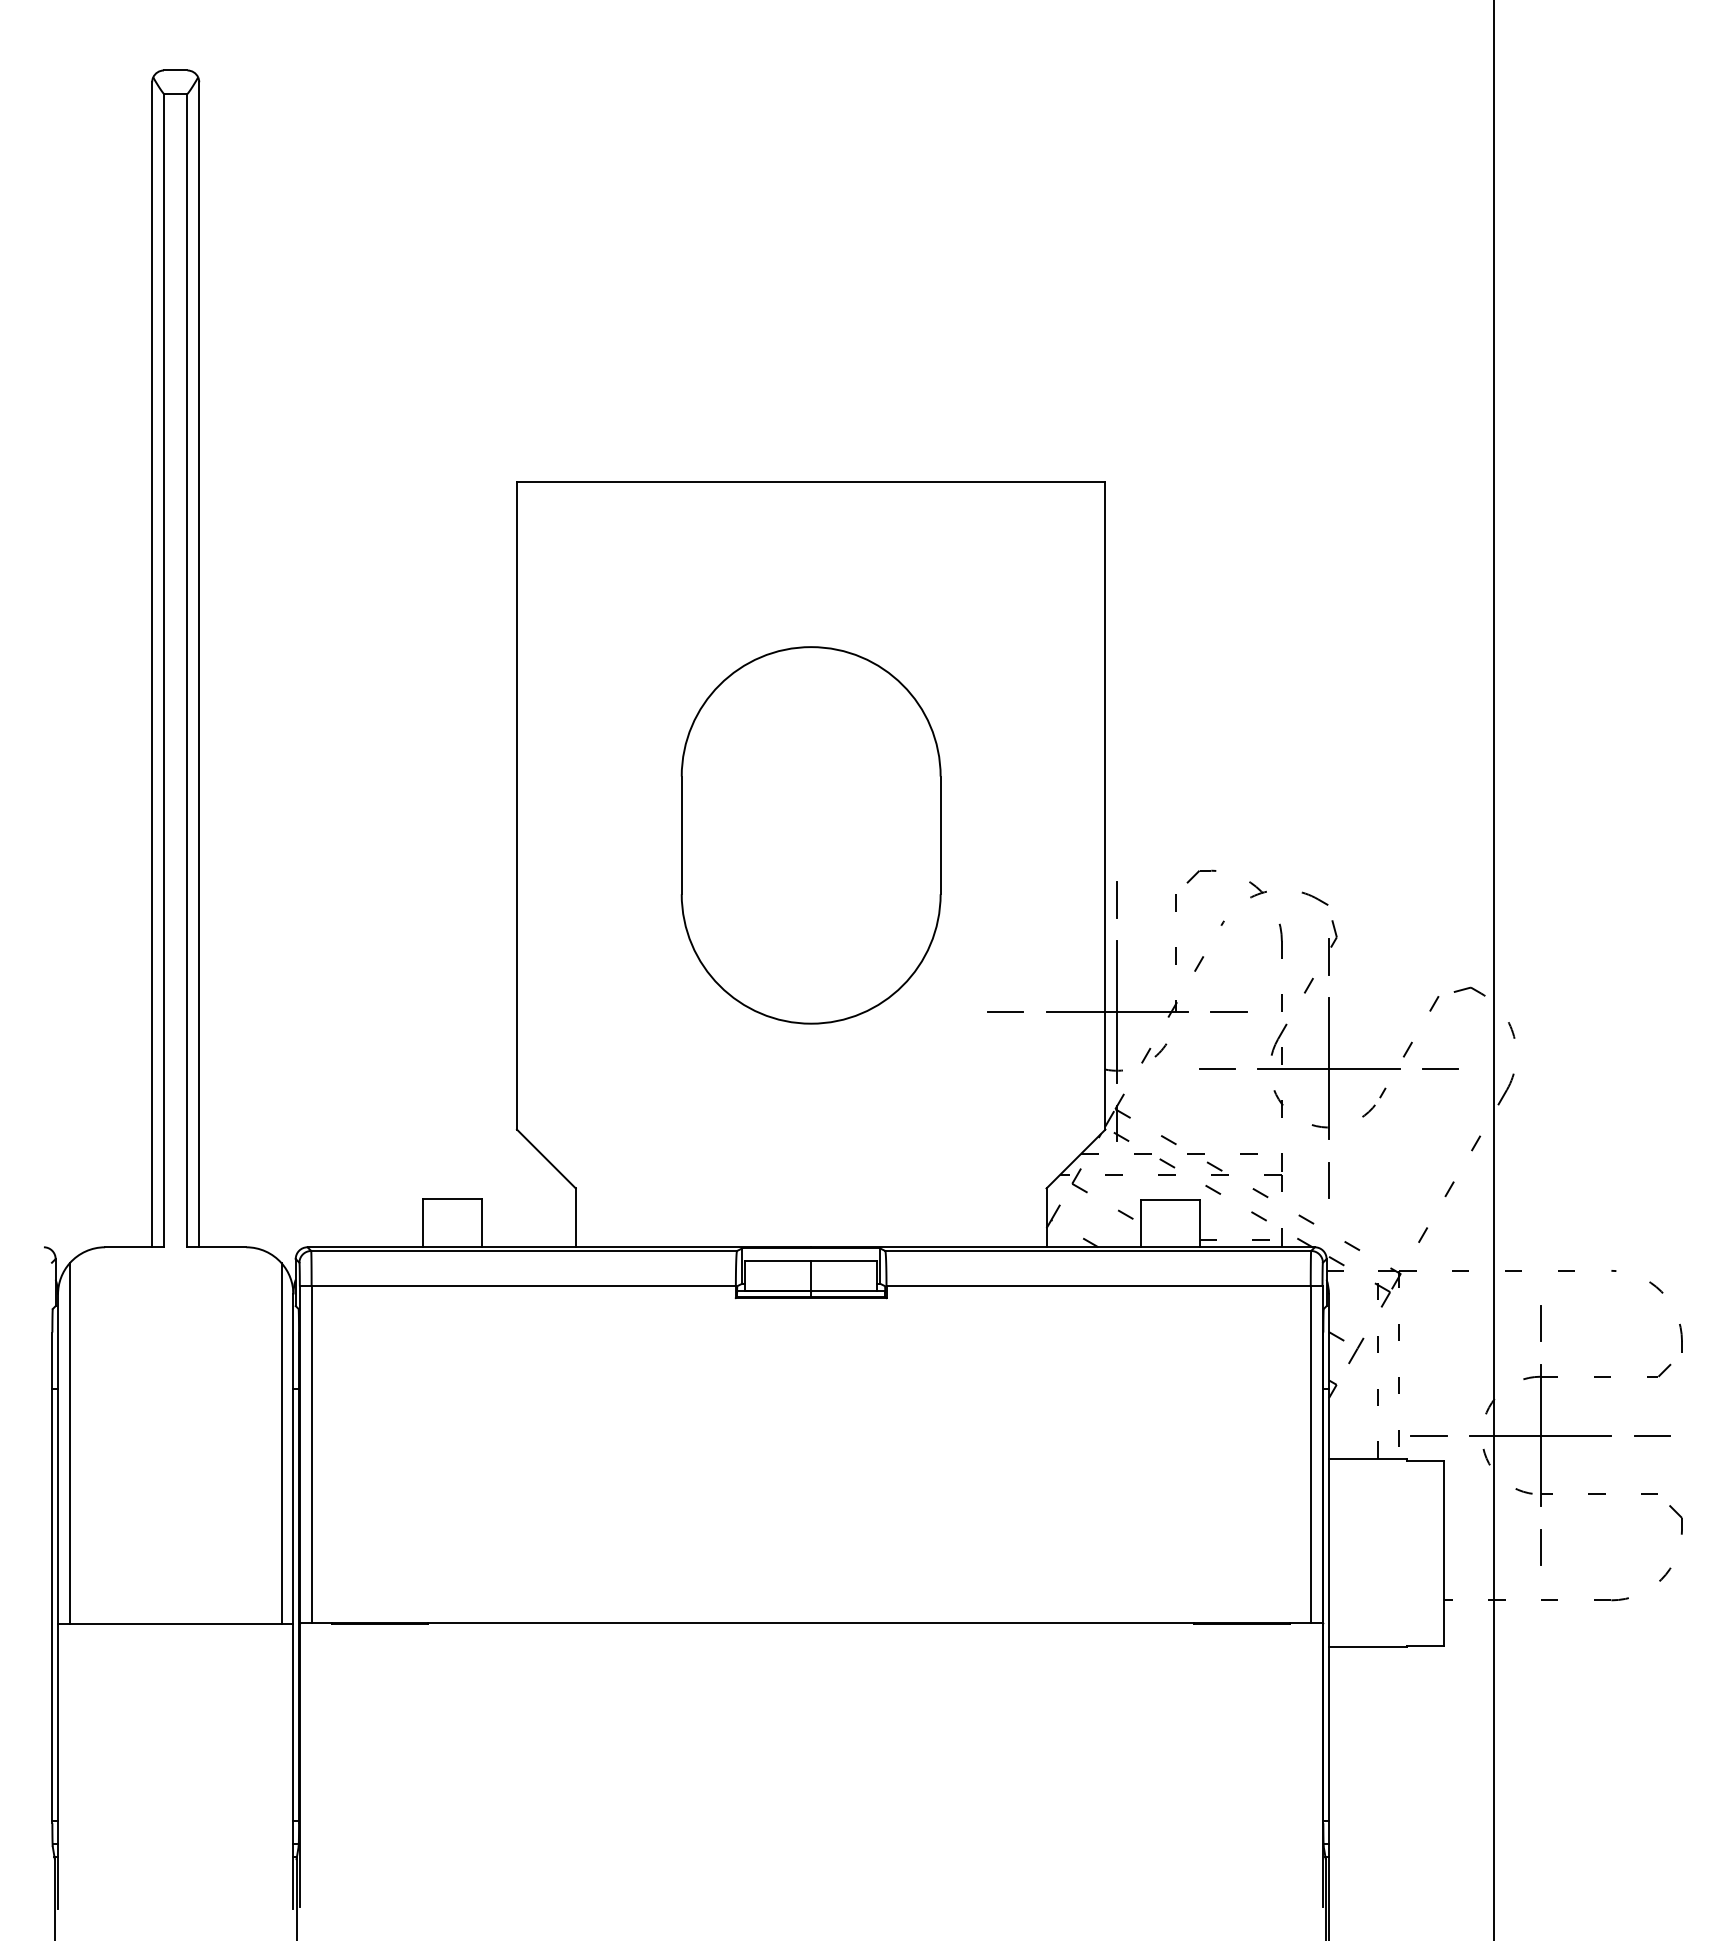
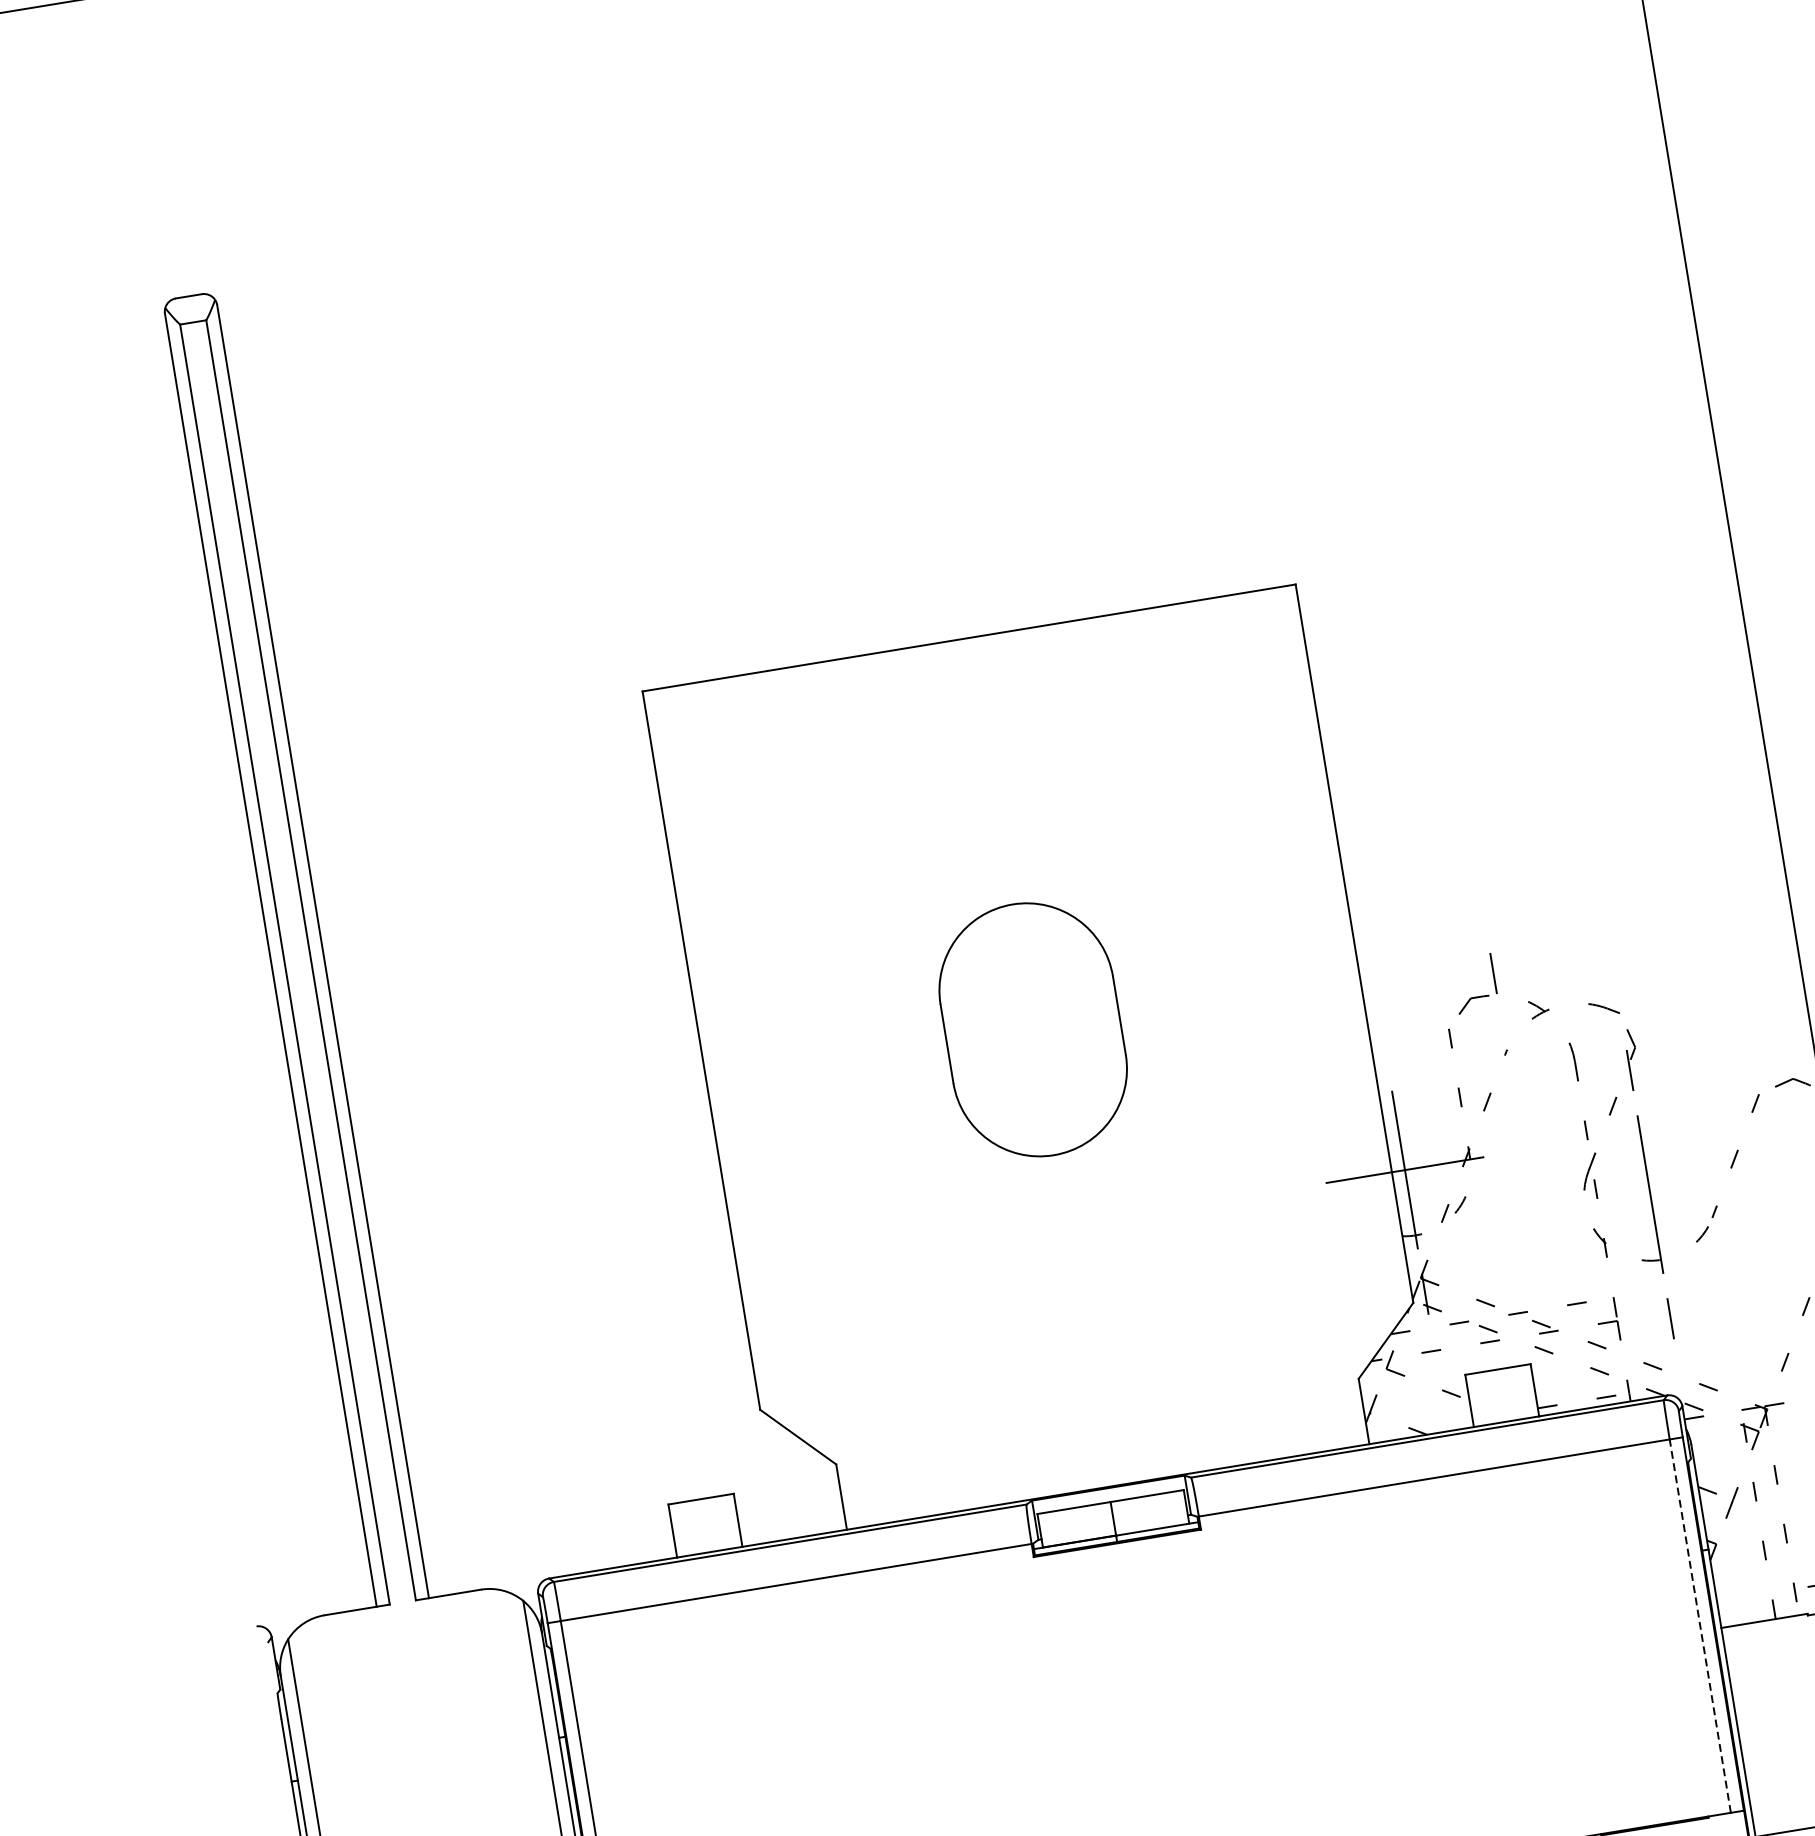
part: (810, 835) -> (1032, 1030), size x0.6
line: (1116, 899) -> (1492, 972), moved
line: (1005, 1011) -> (1280, 1189), removed
line: (1228, 1011) -> (1528, 1149), removed
line: (1216, 1068) -> (1525, 1214), removed
line: (1328, 1068) -> (1649, 1194), removed
line: (1440, 1068) -> (1774, 1174), removed
line: (1310, 1454) -> (1700, 1626), solid -> dashed

